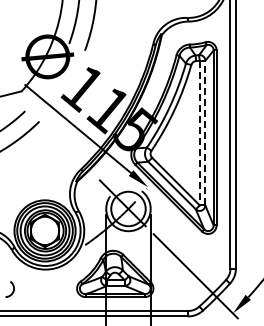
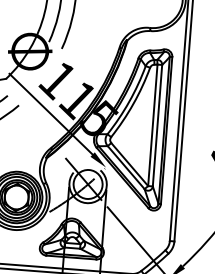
line: (205, 132) -> (157, 125), dashed -> solid
line: (199, 133) -> (152, 125), dashed -> solid

